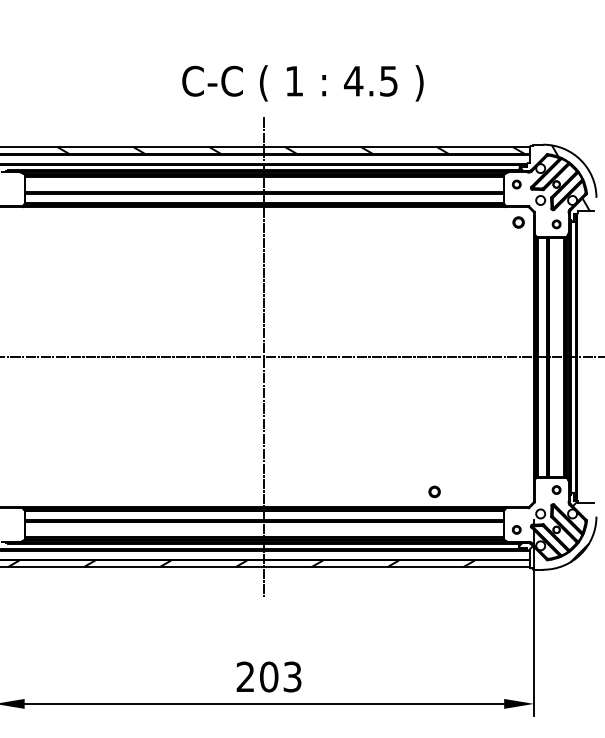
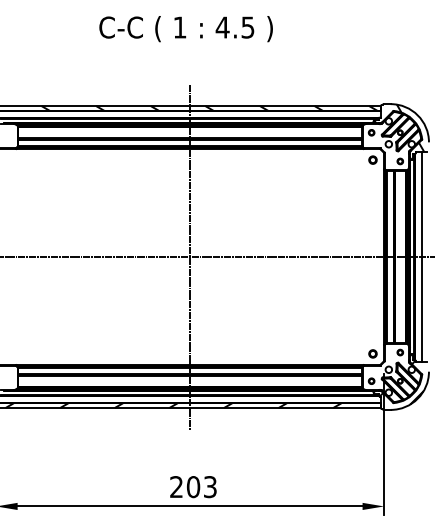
text: (302, 83) -> (185, 29), moved
line: (586, 357) -> (421, 257), added
part: (434, 491) -> (372, 353), moved

